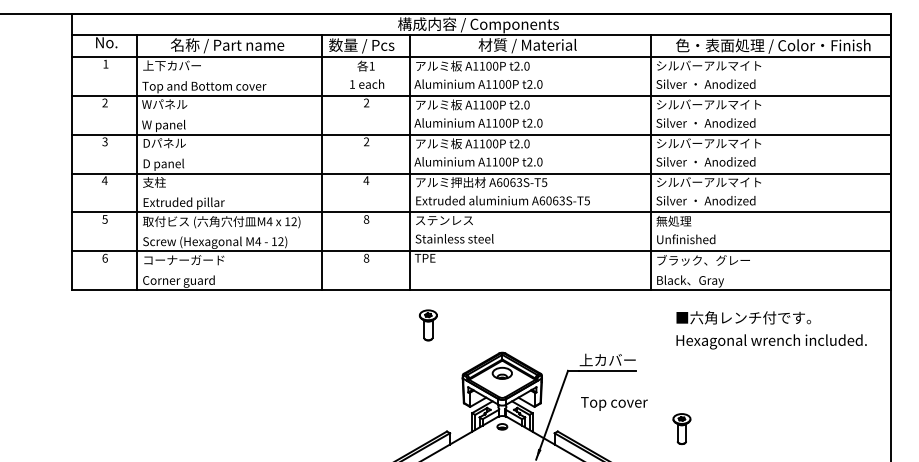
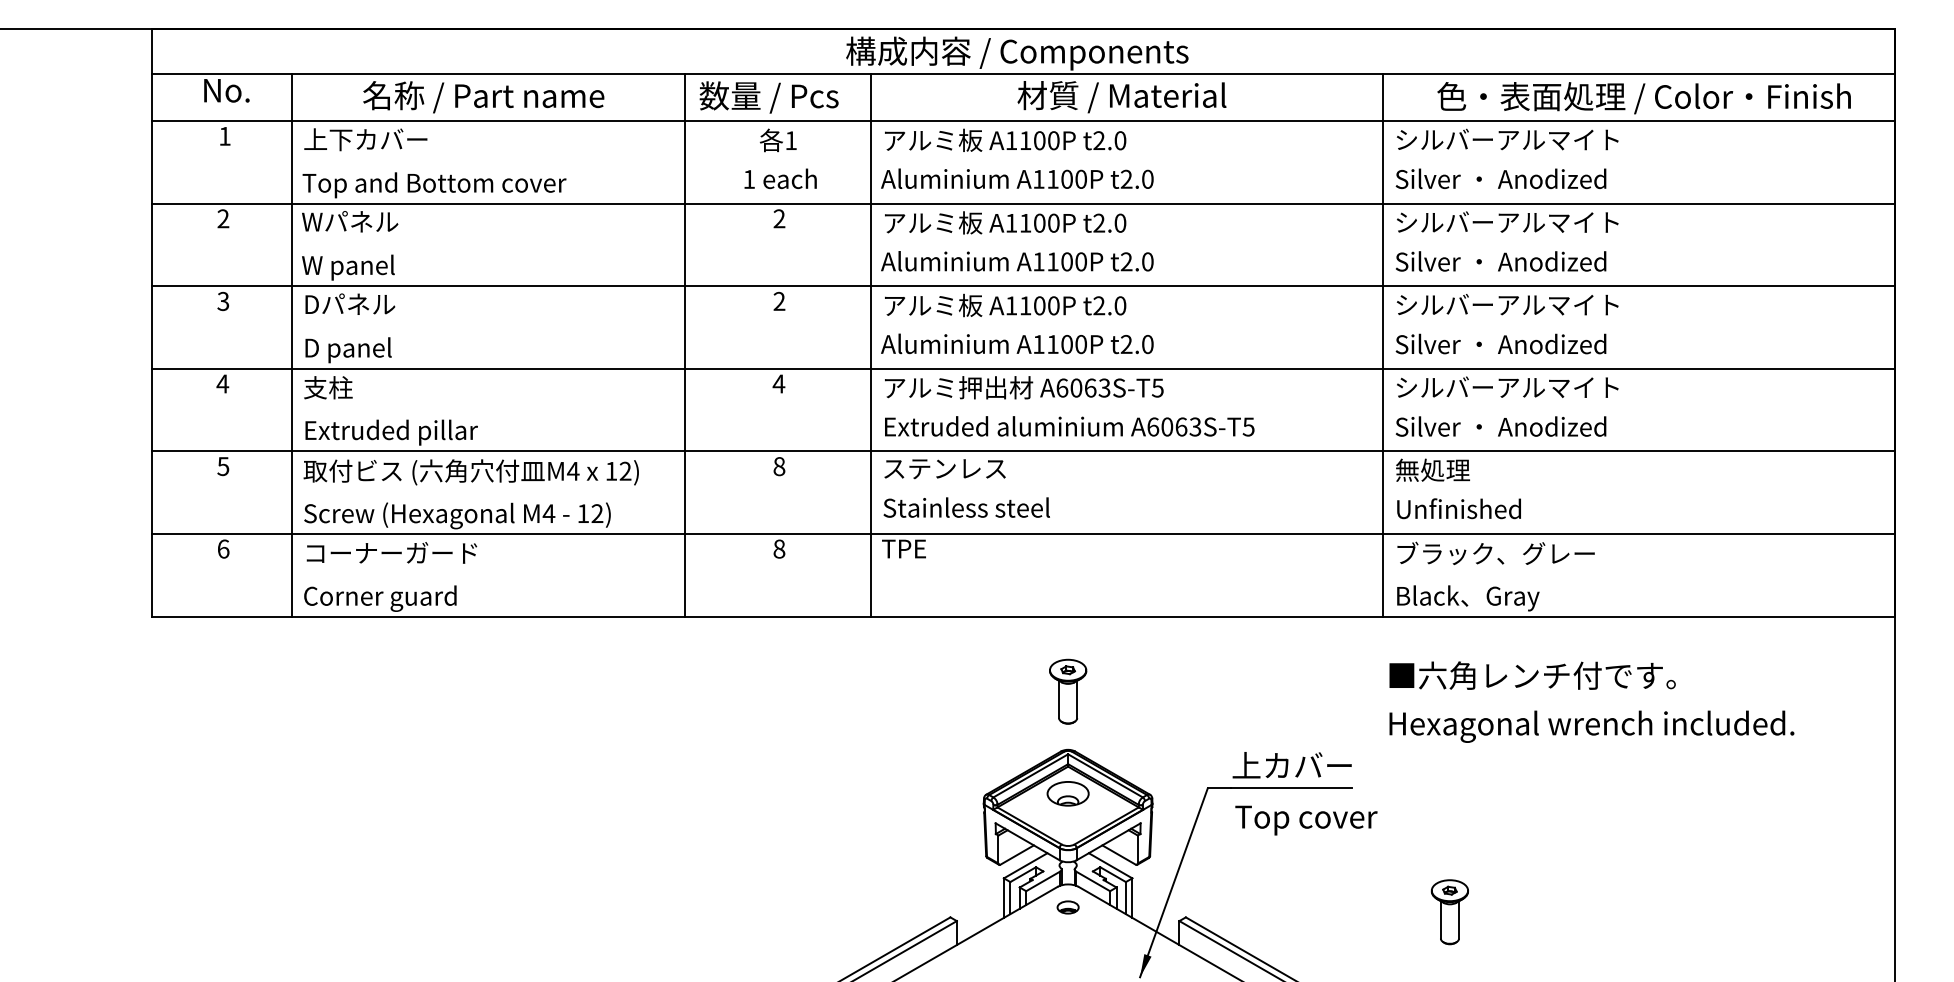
part: (427, 325) -> (1066, 691), moved
text: (771, 330) -> (1591, 702), moved
text: (614, 403) -> (1306, 819), moved

